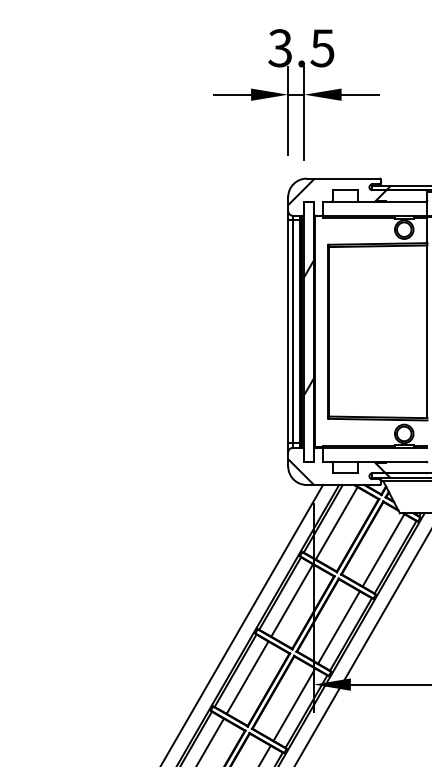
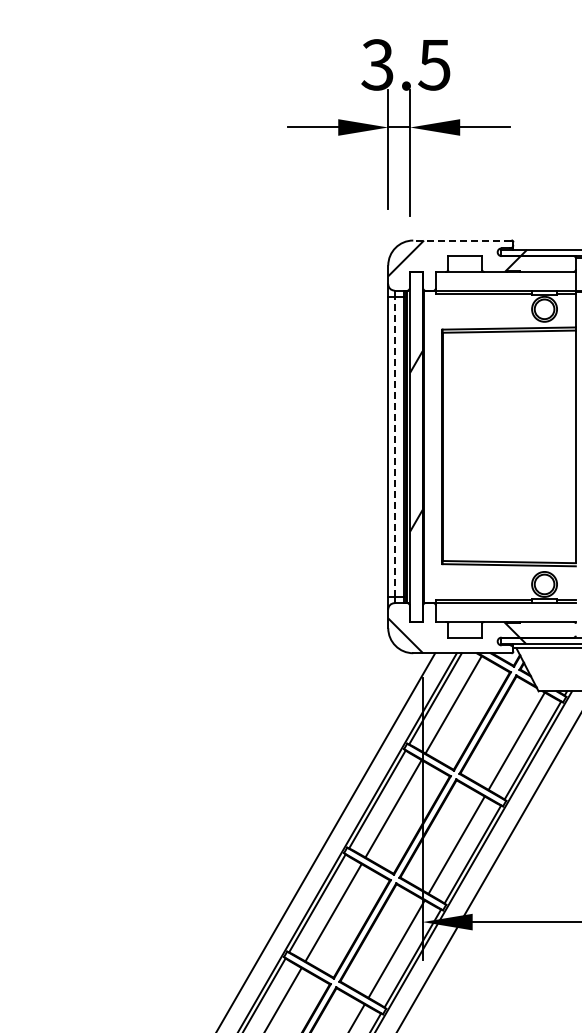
line: (342, 178) -> (461, 240), solid -> dashed
line: (292, 331) -> (394, 446), solid -> dashed

